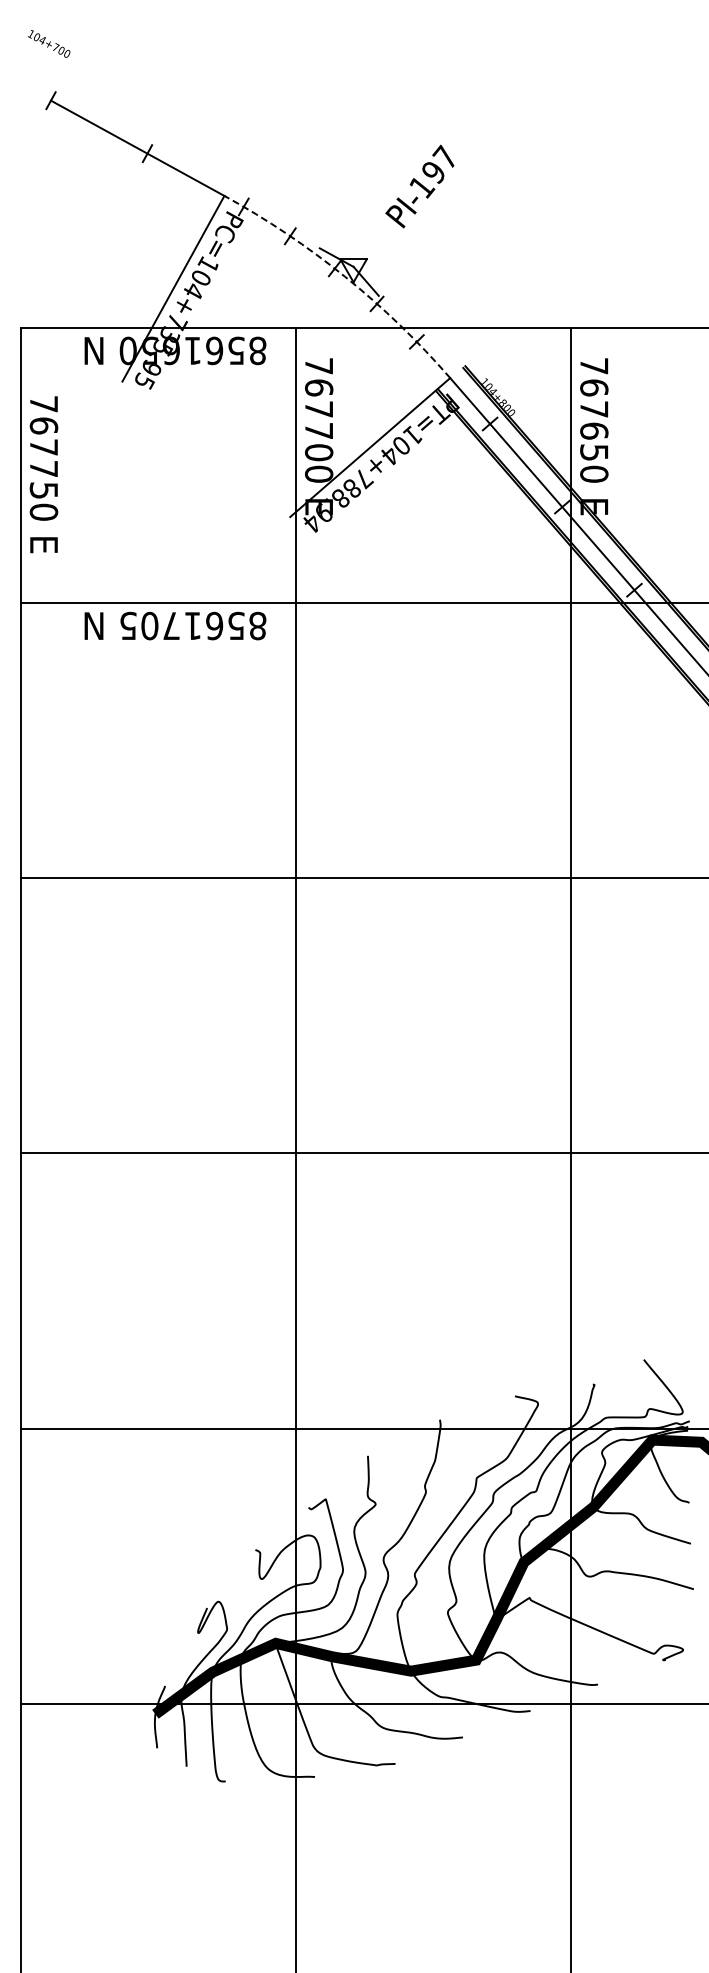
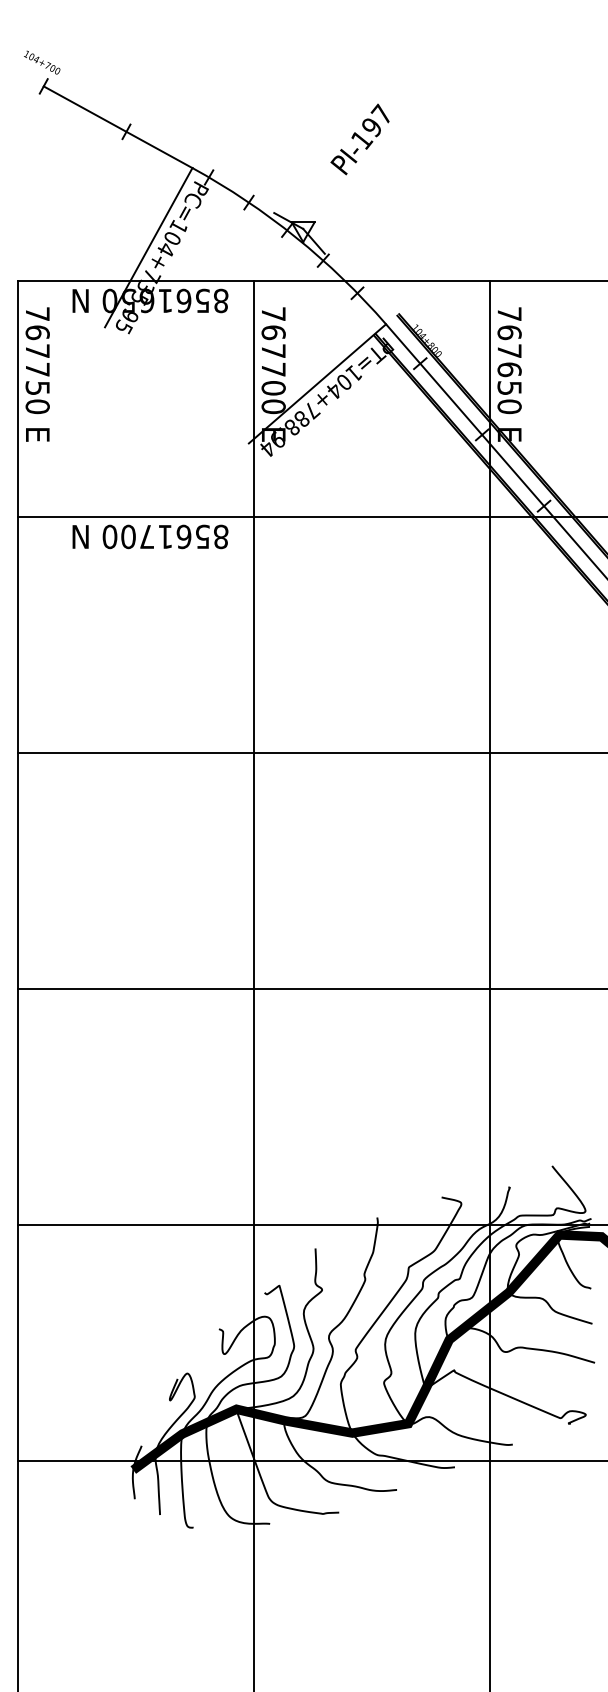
text: (48, 43) -> (41, 62), moved
text: (419, 186) -> (359, 139), moved
arc: (345, 277) -> (296, 238), dashed -> solid
text: (43, 474) -> (37, 374), moved
text: (127, 625) -> (109, 536), 8561705 -> 8561700

